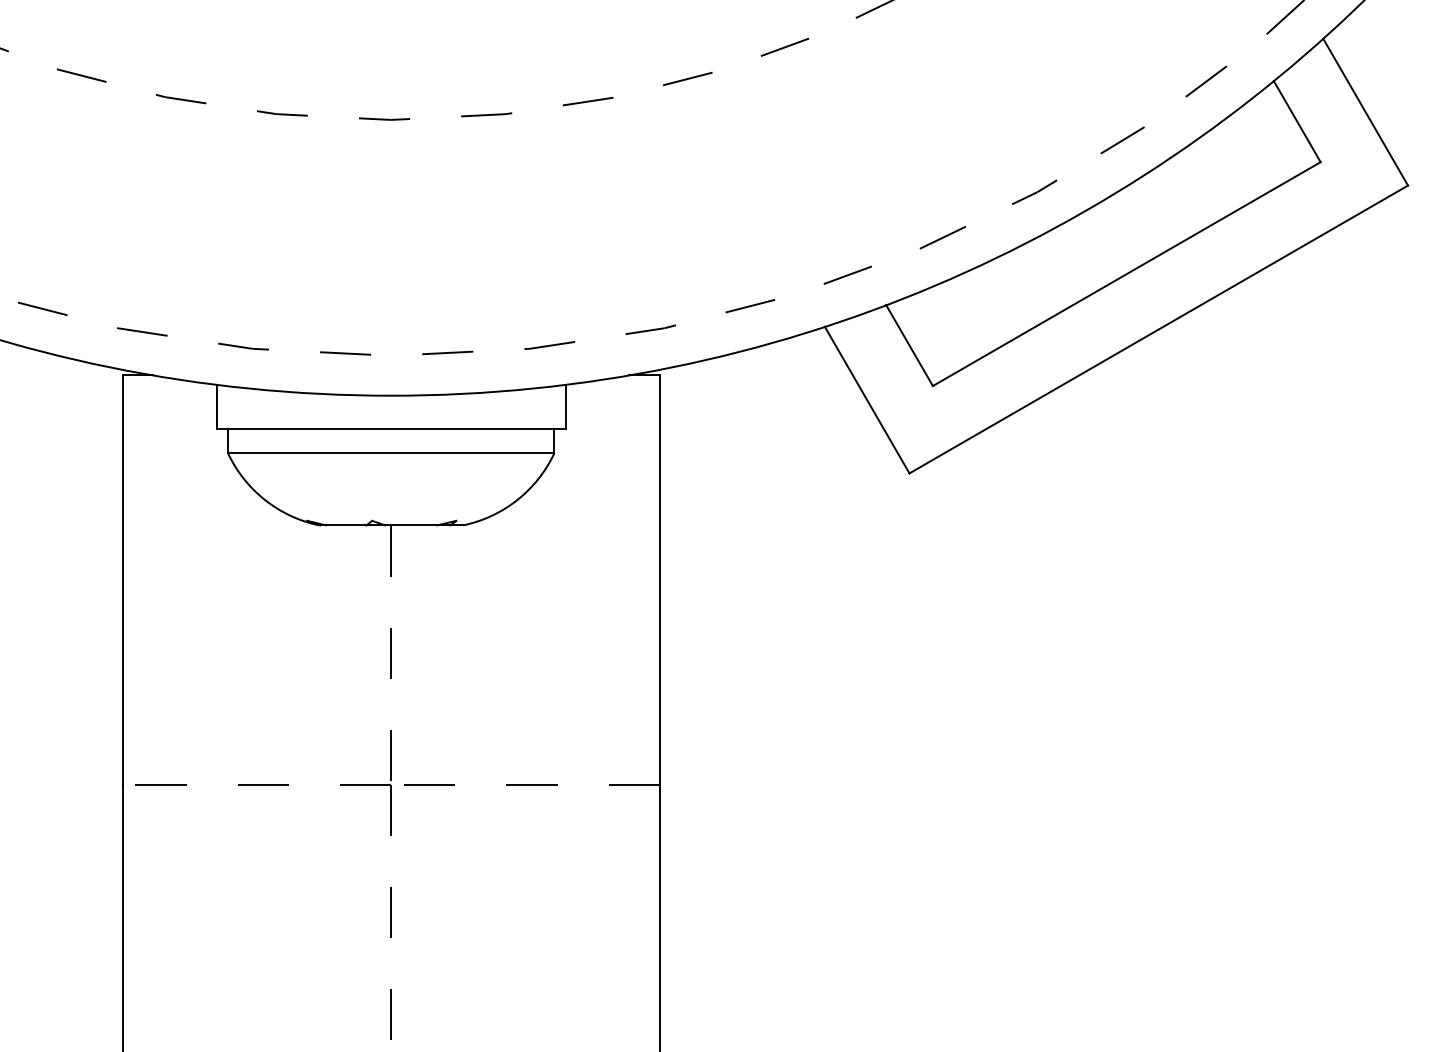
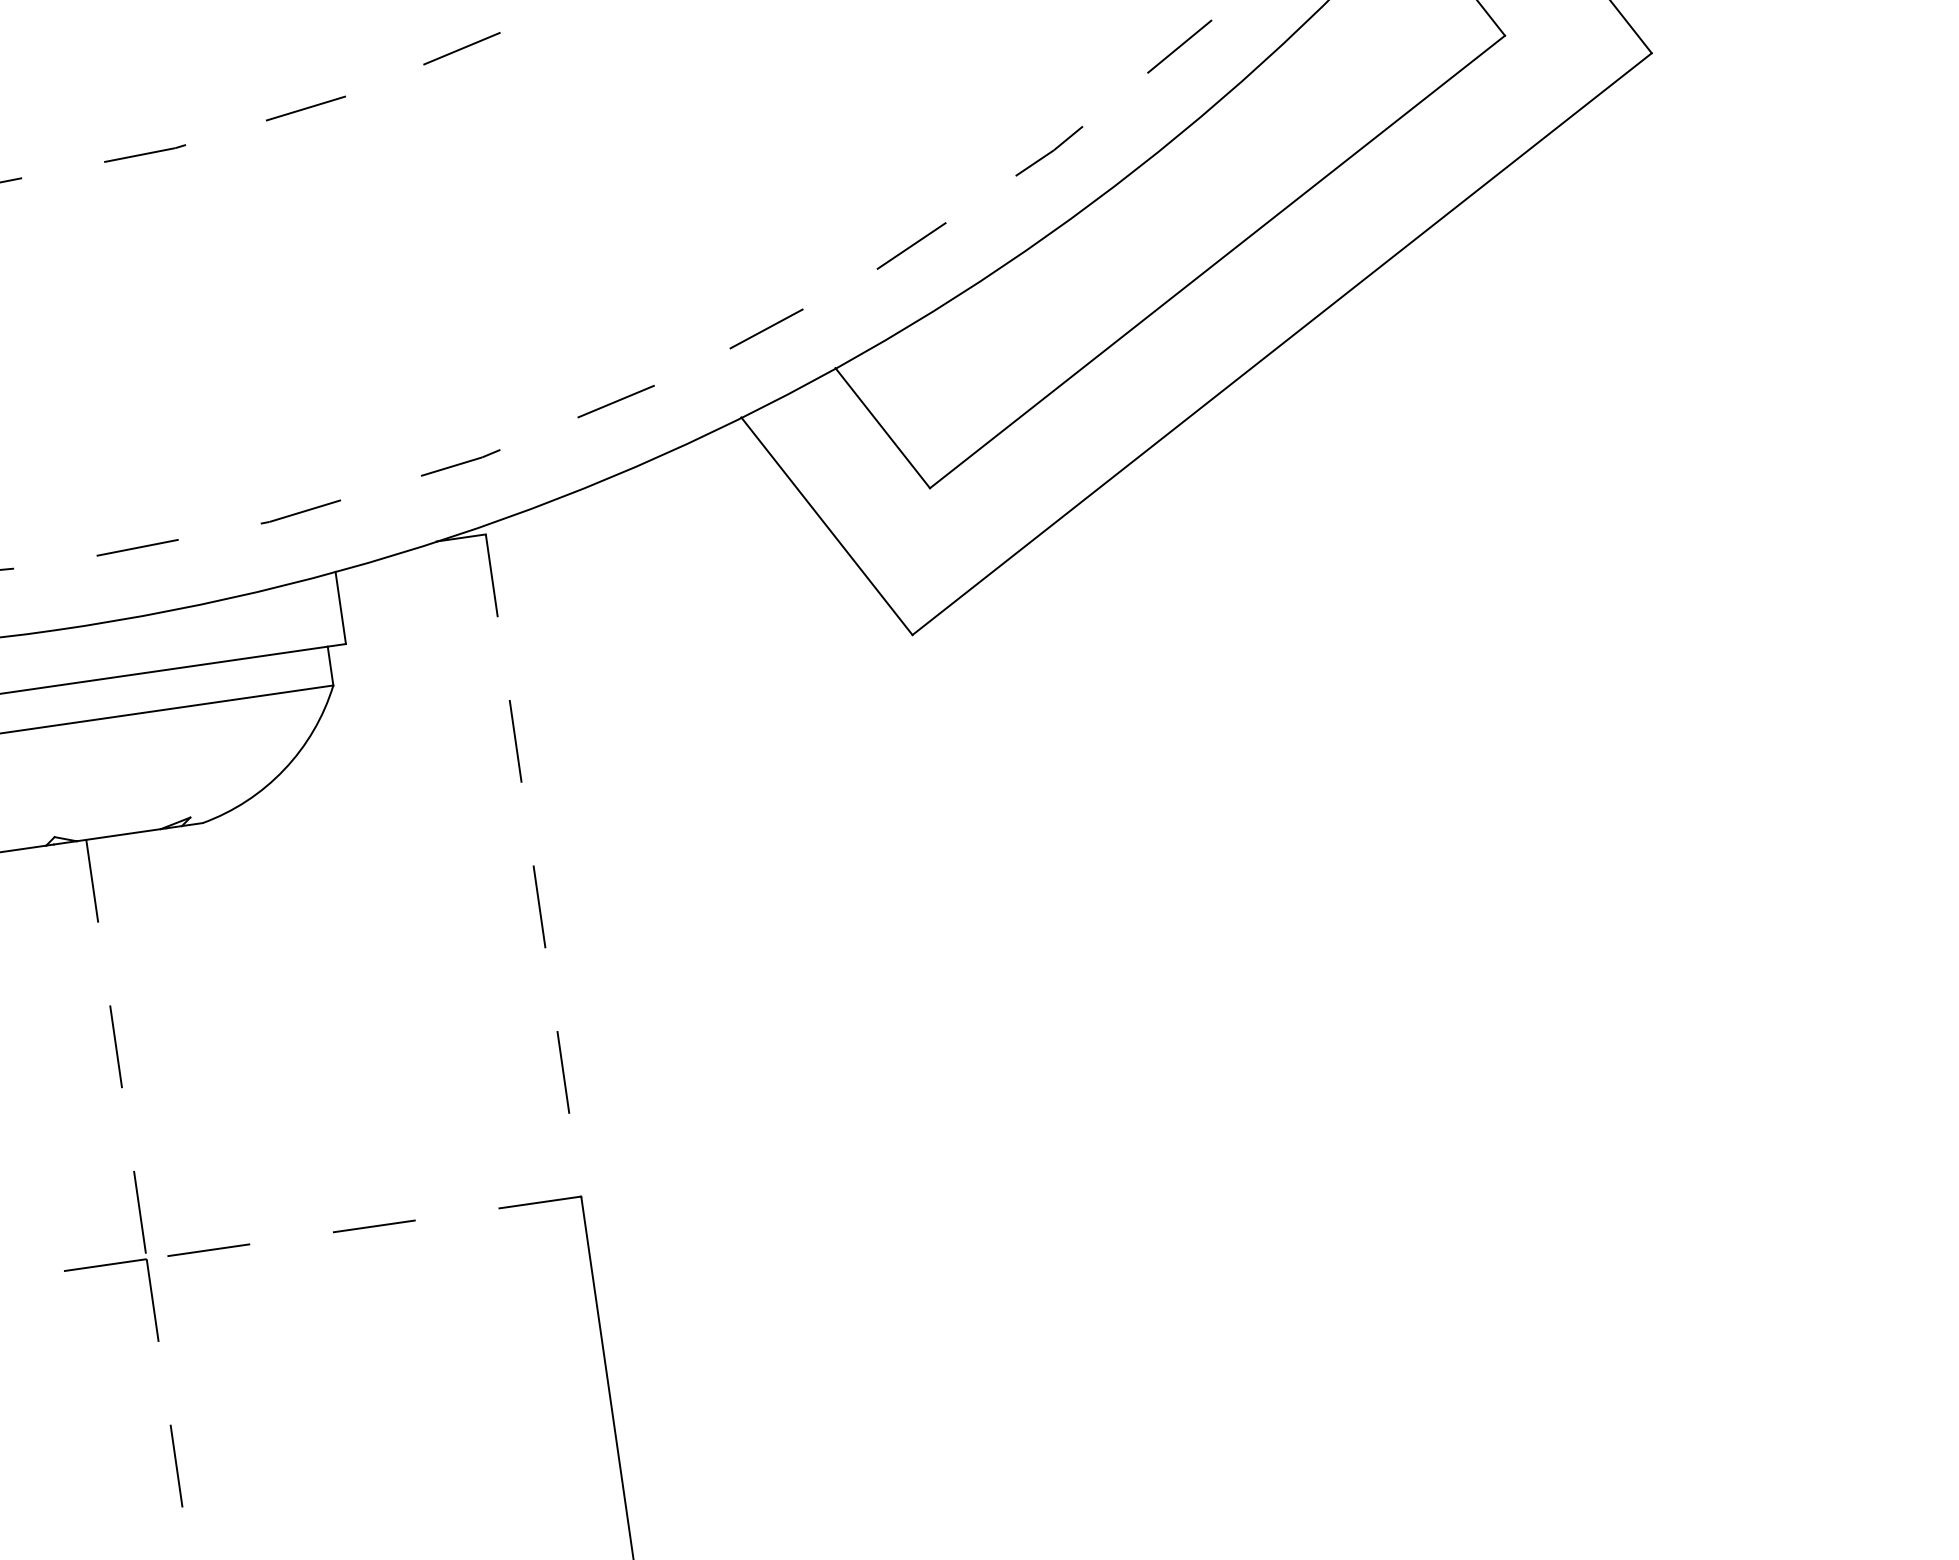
line: (659, 579) -> (532, 864), solid -> dashed

